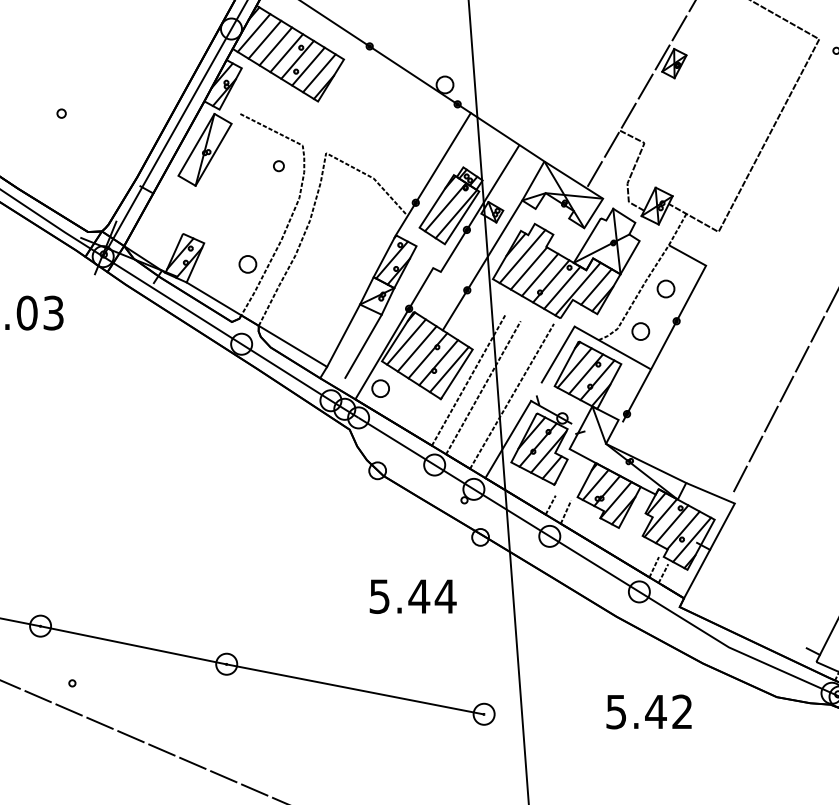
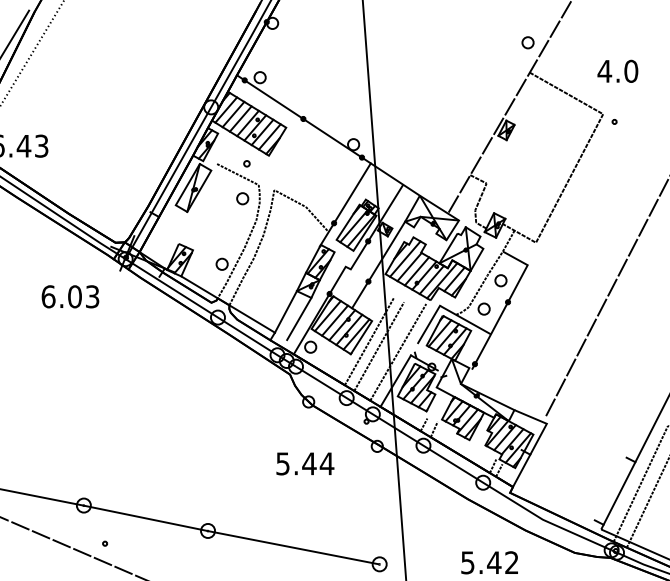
part: (60, 113) -> (246, 163), moved
part: (278, 165) -> (242, 198), size x1.67
text: (413, 596) -> (305, 463), moved

